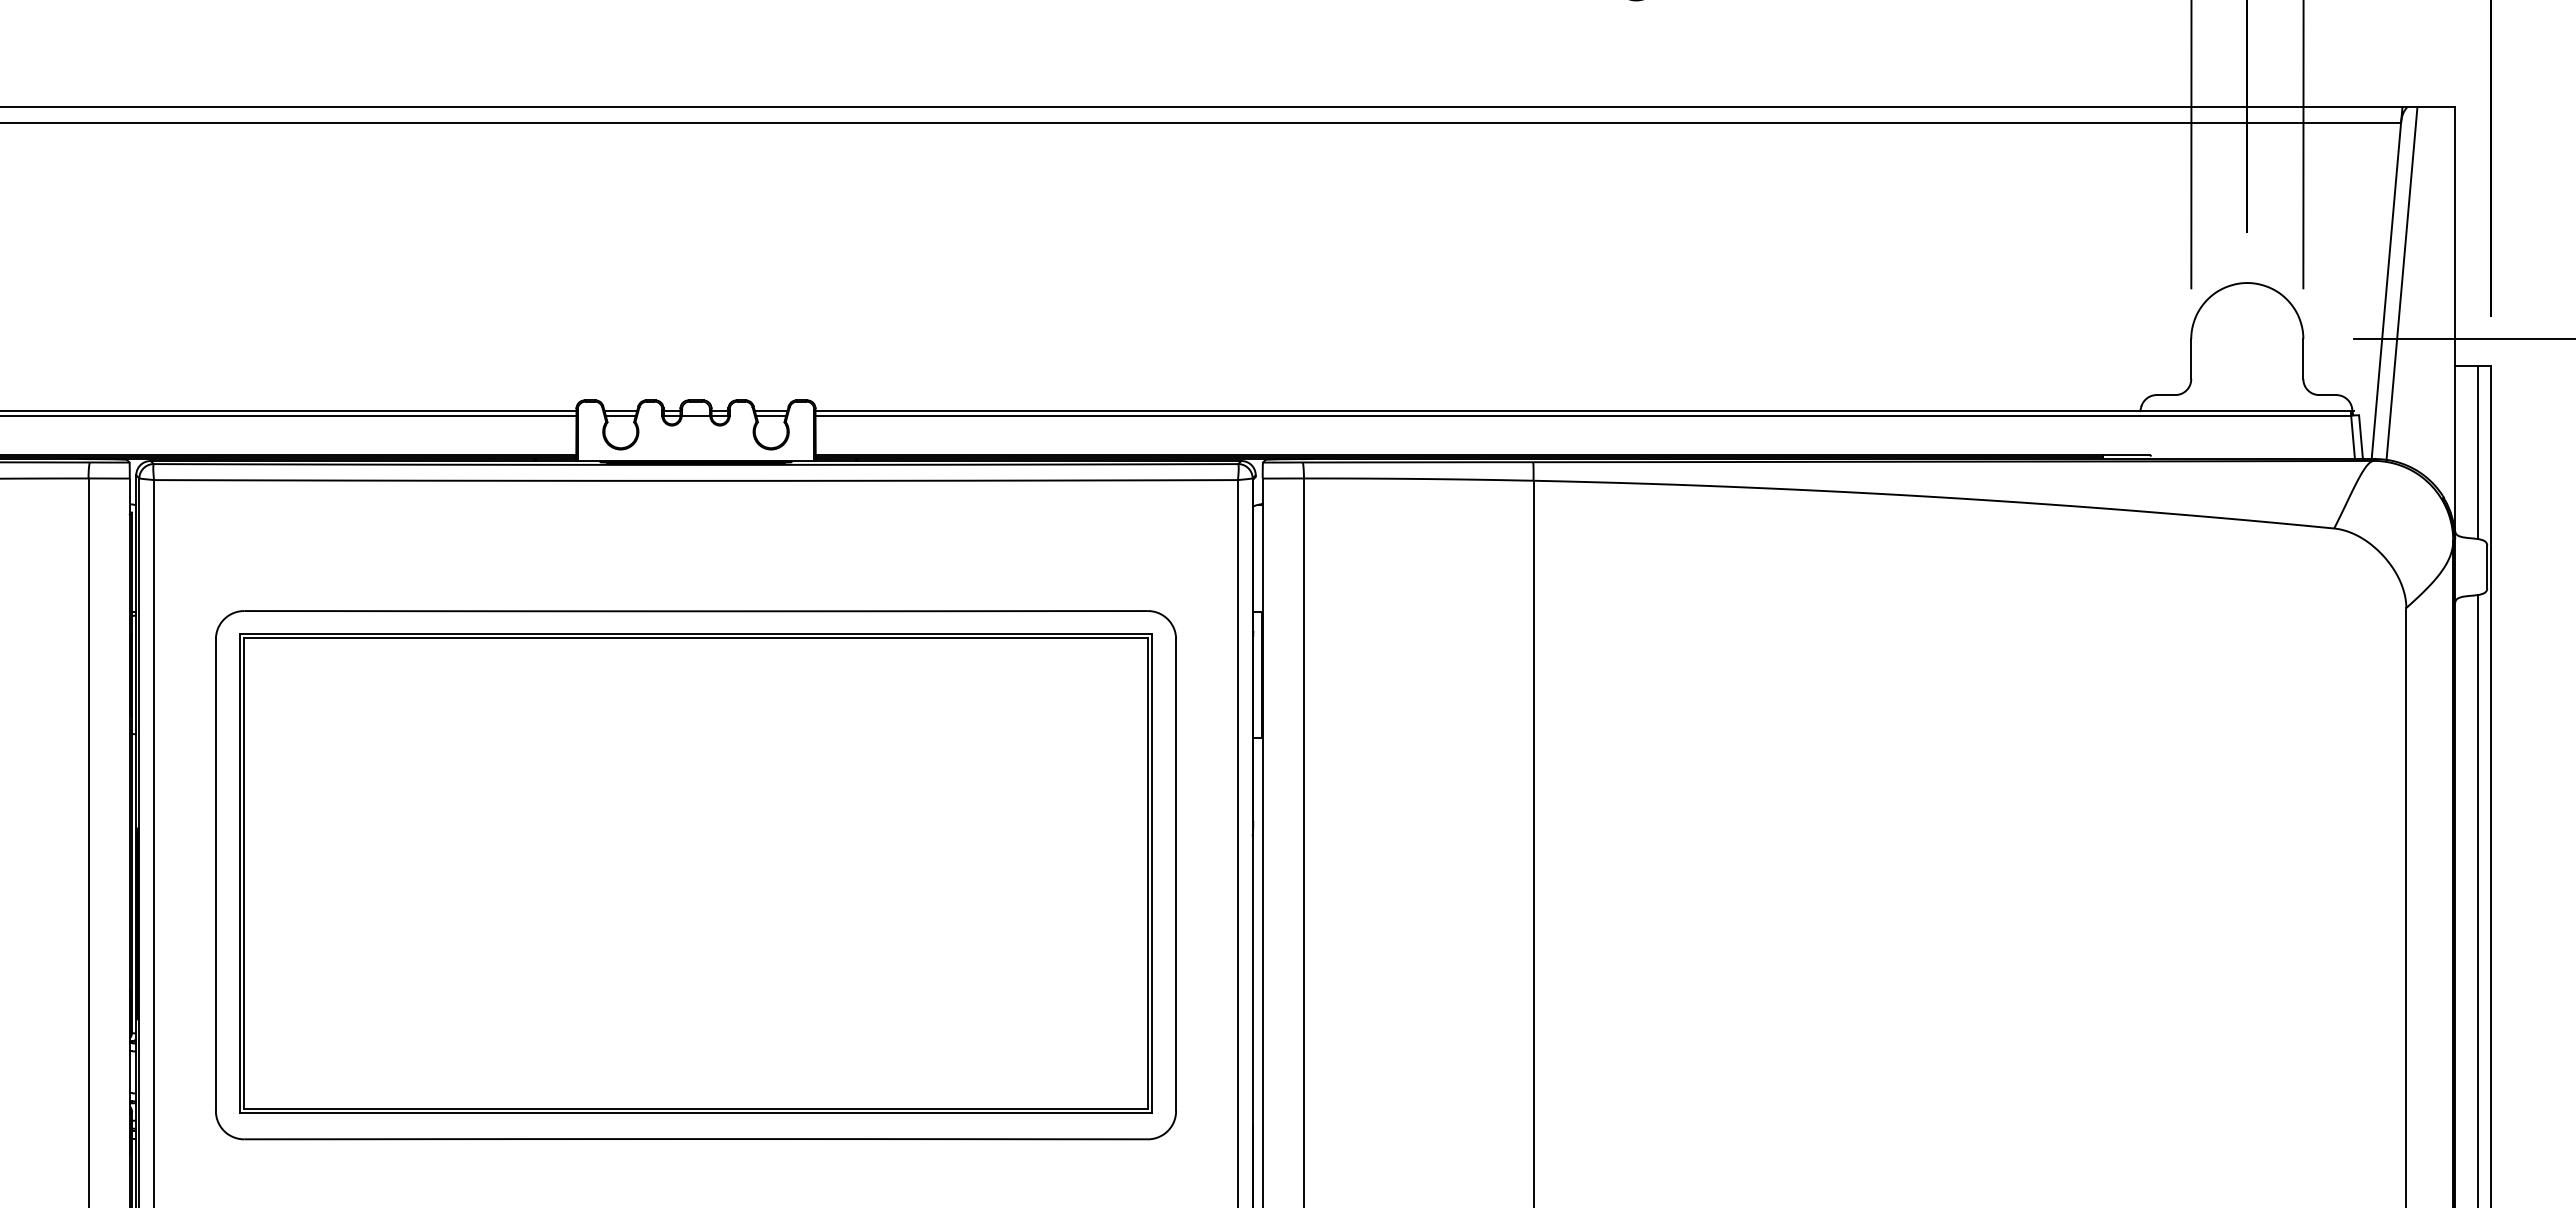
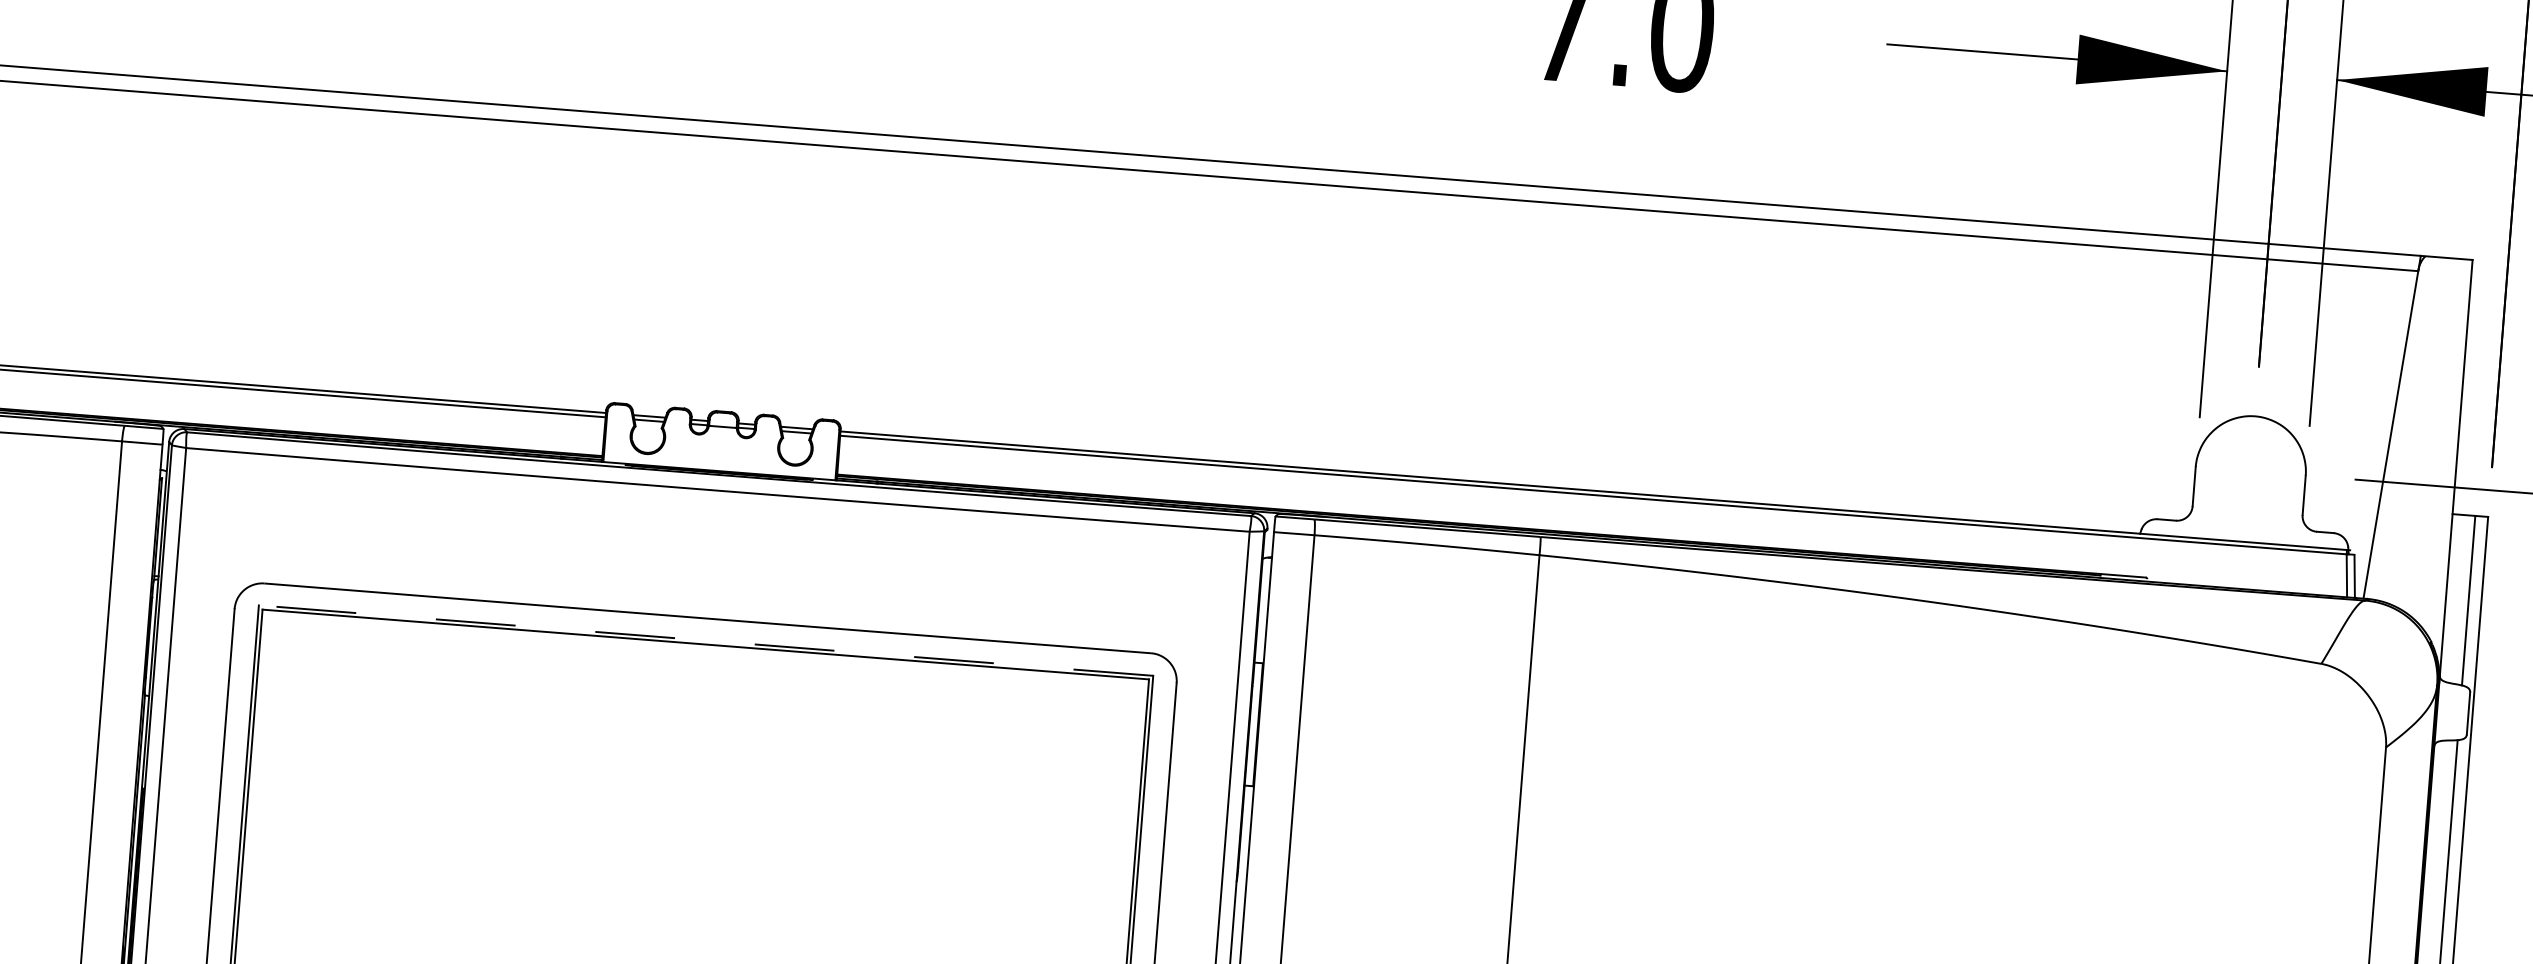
line: (2401, 283) -> (2406, 428), removed
line: (696, 633) -> (706, 640), solid -> dashed

